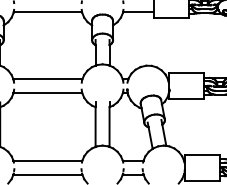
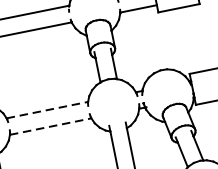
line: (48, 79) -> (48, 110), solid -> dashed
line: (48, 93) -> (51, 126), solid -> dashed

